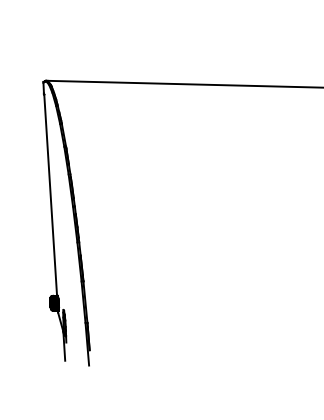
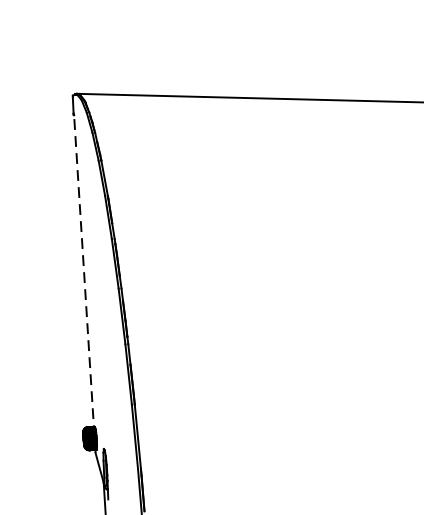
line: (51, 203) -> (85, 283), solid -> dashed

